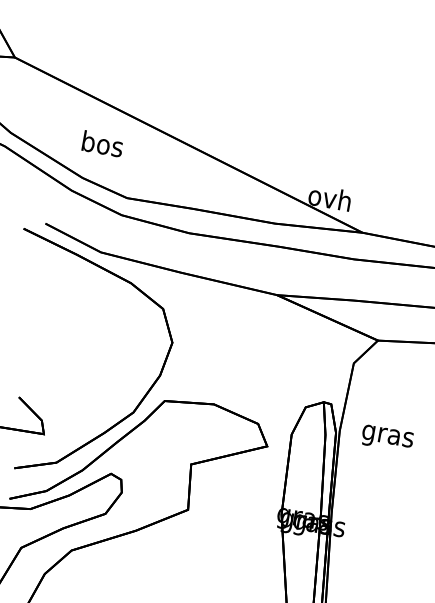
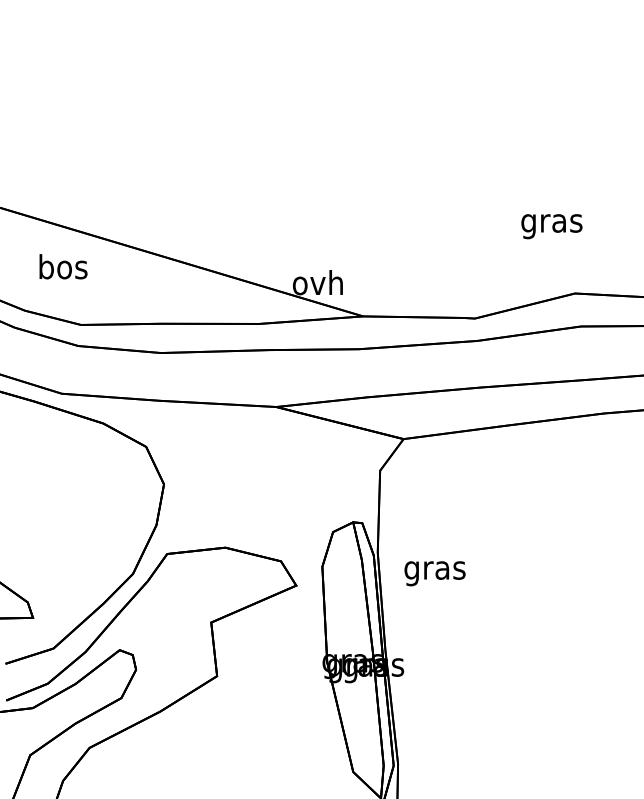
text: (102, 143) -> (63, 266), moved
text: (387, 438) -> (434, 573), moved

